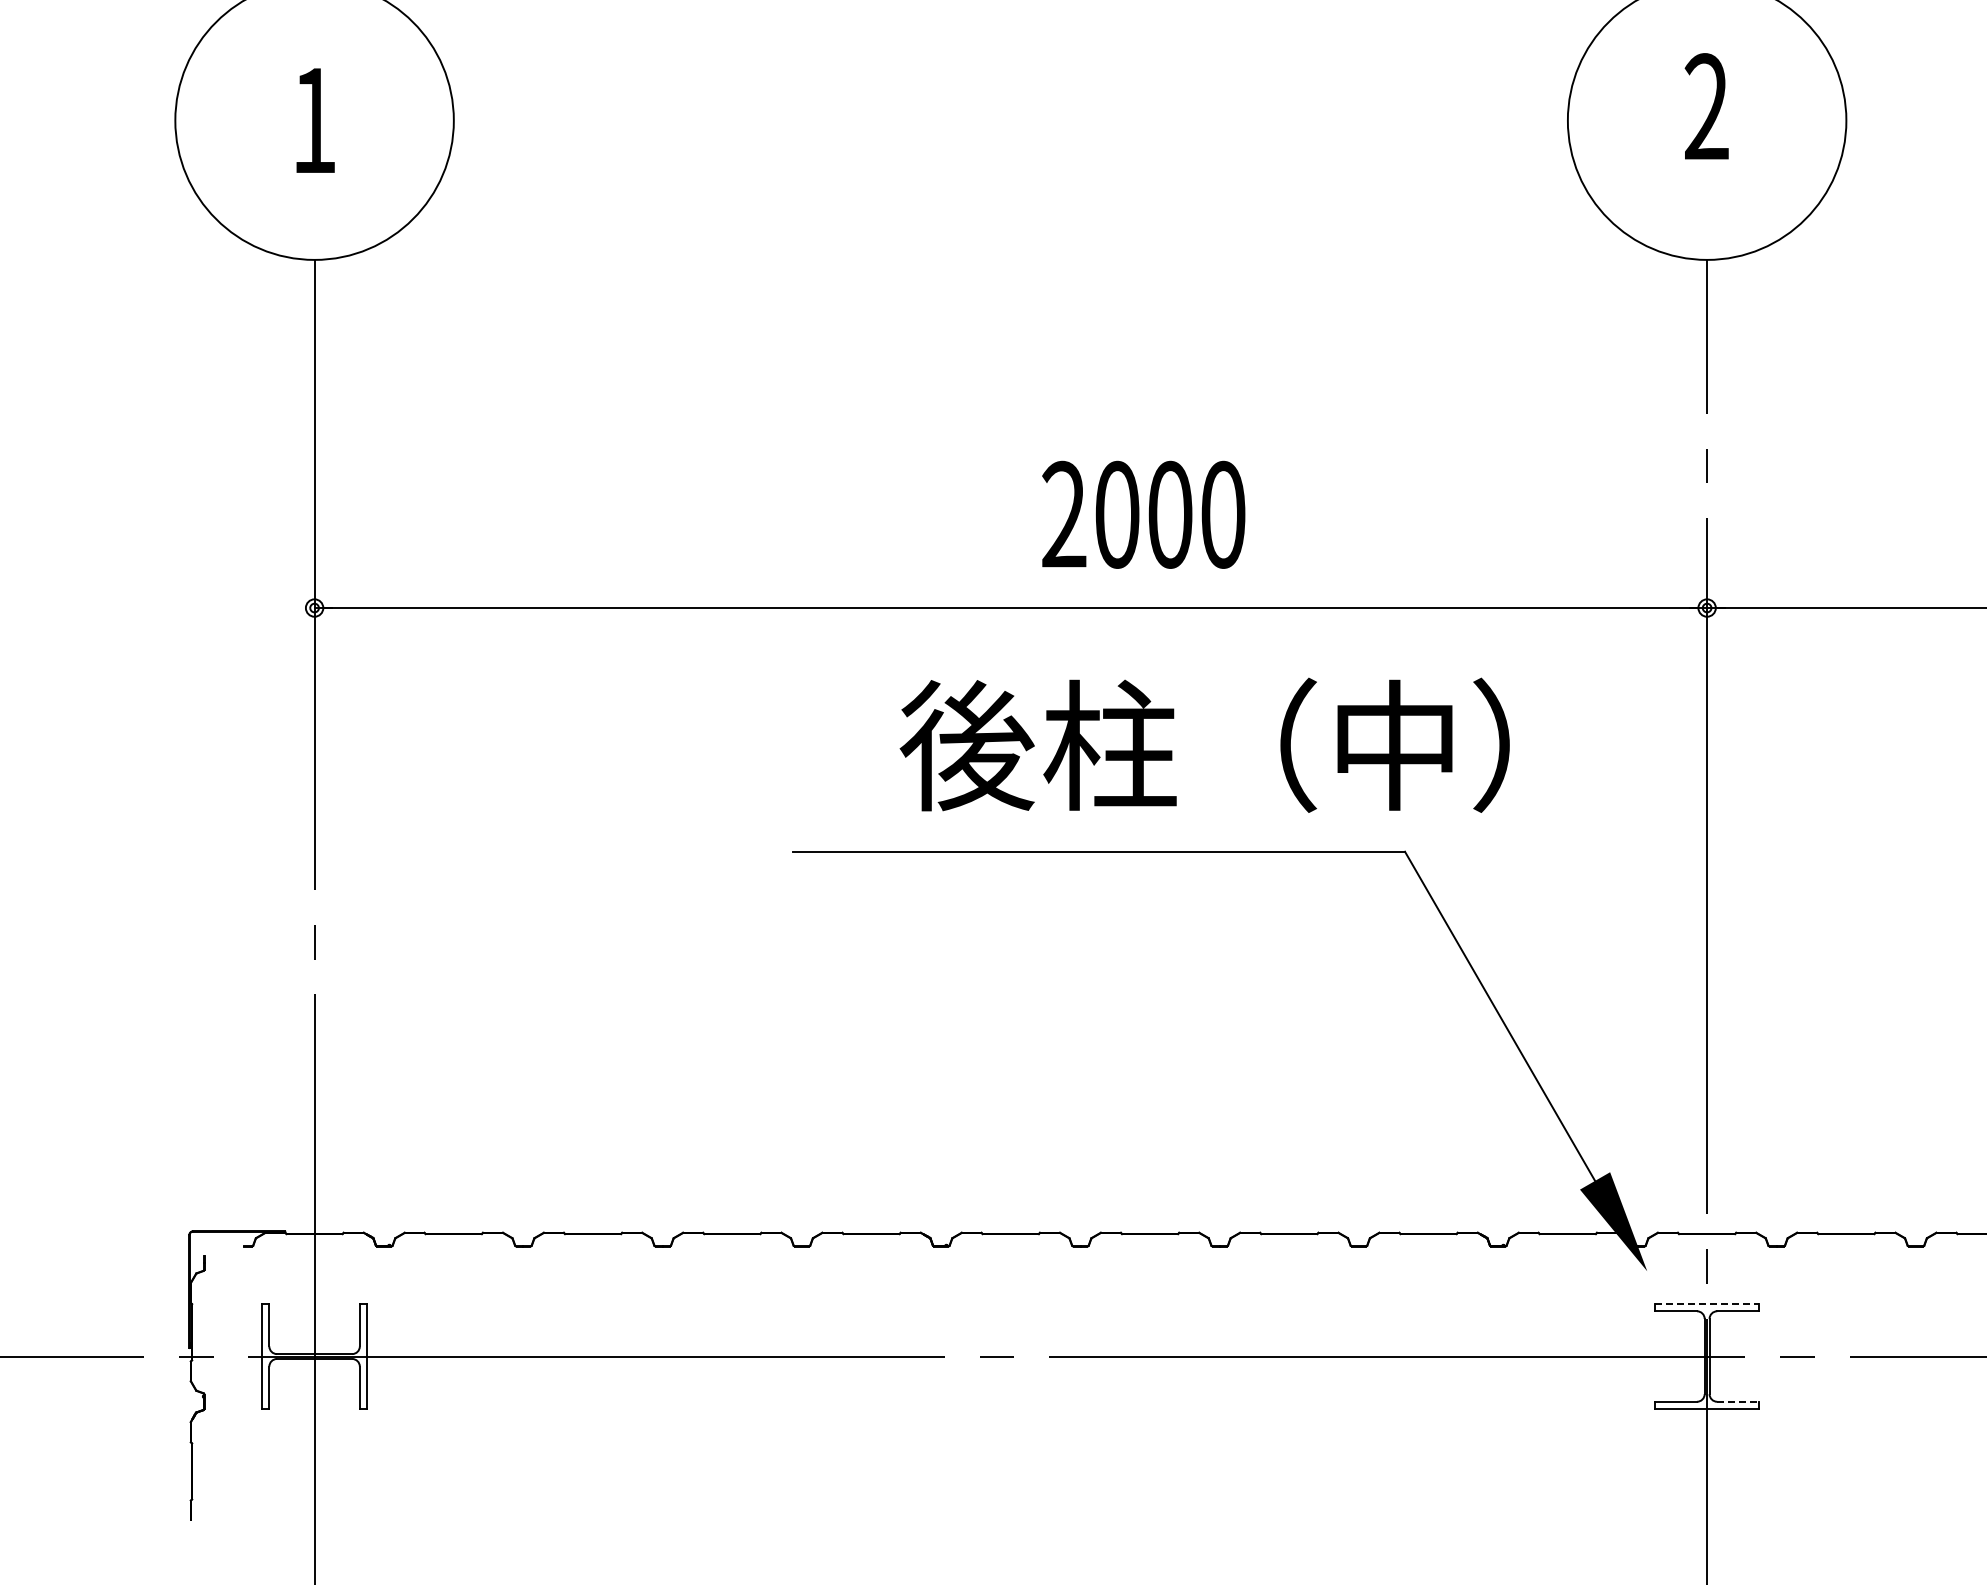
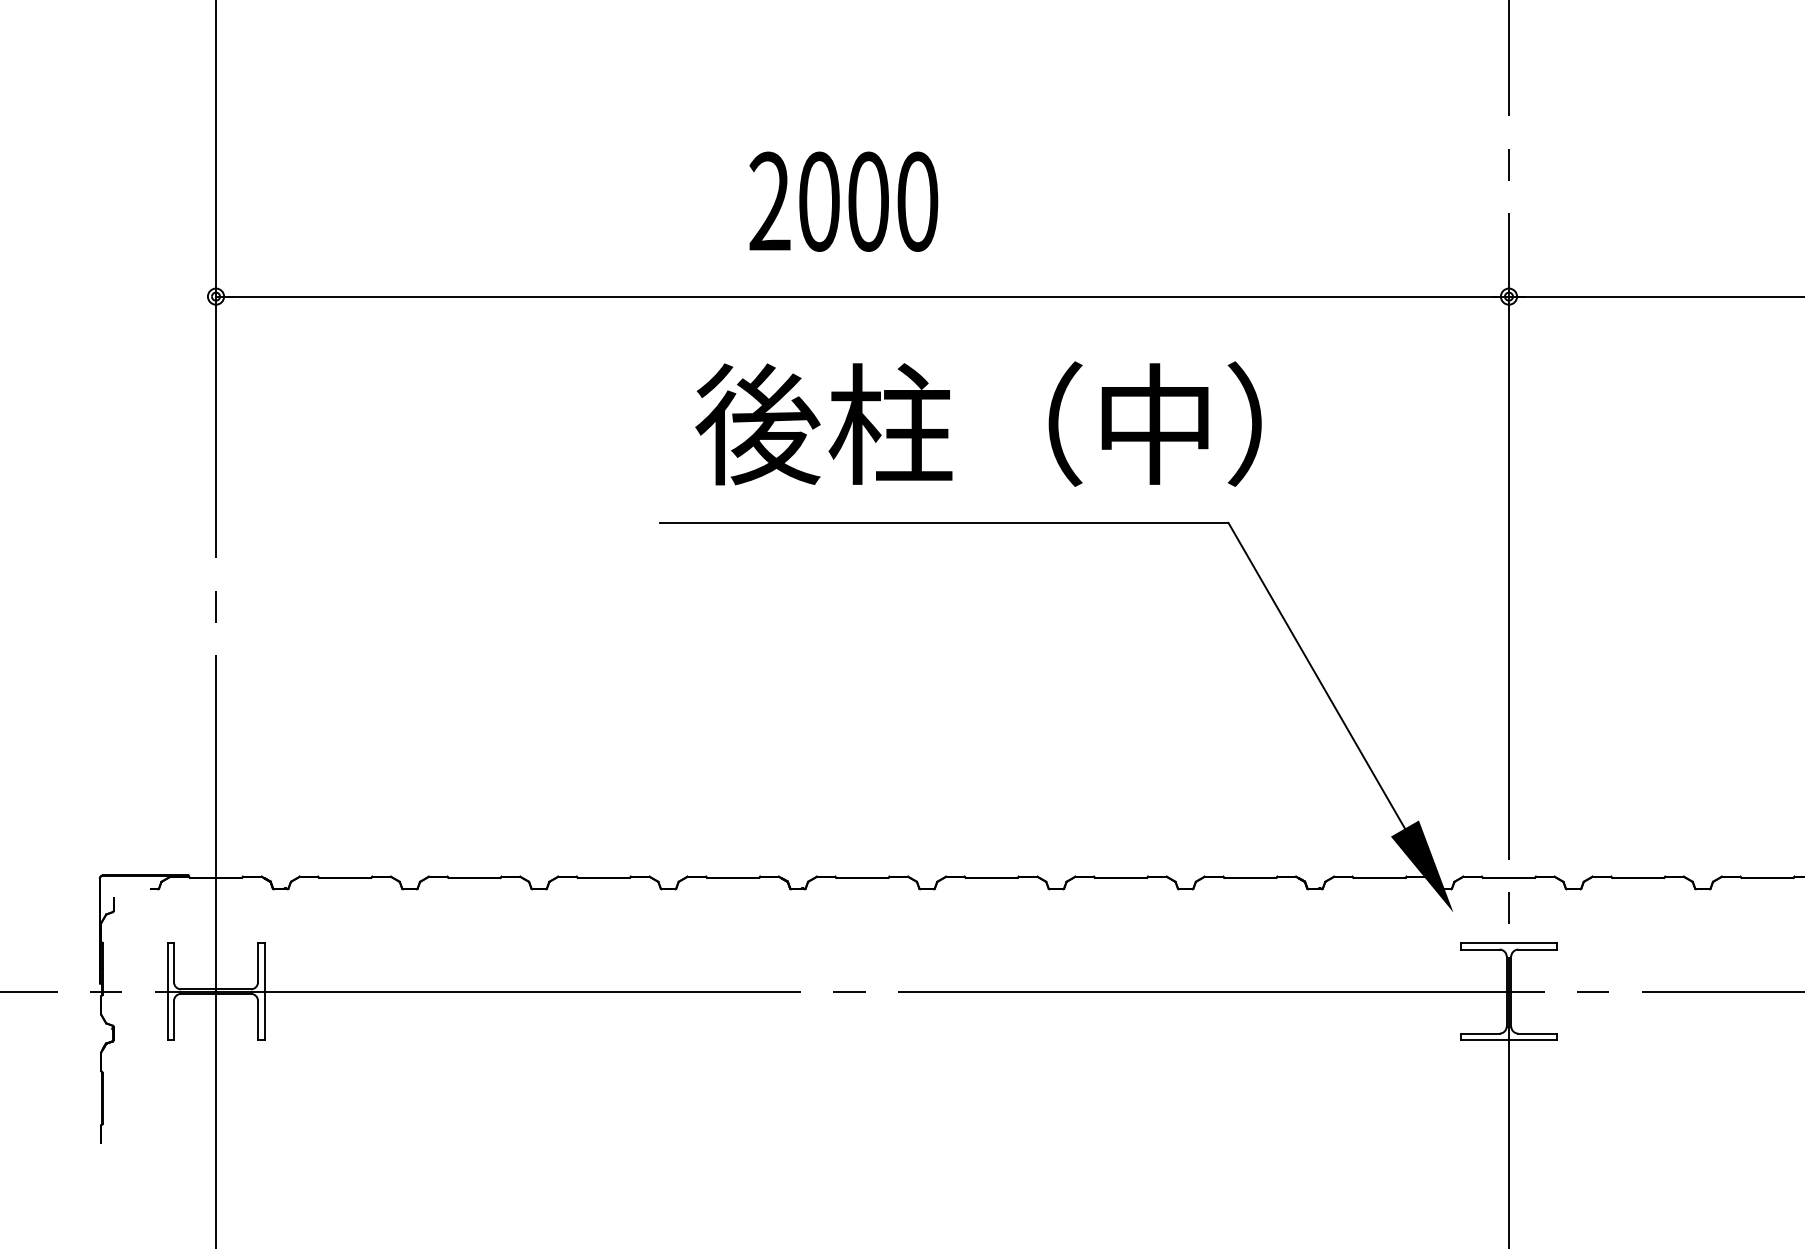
text: (1143, 514) -> (843, 201), moved
text: (1204, 744) -> (978, 423), moved
line: (1707, 1304) -> (1509, 943), dashed -> solid
line: (1738, 1401) -> (1538, 1033), dashed -> solid

